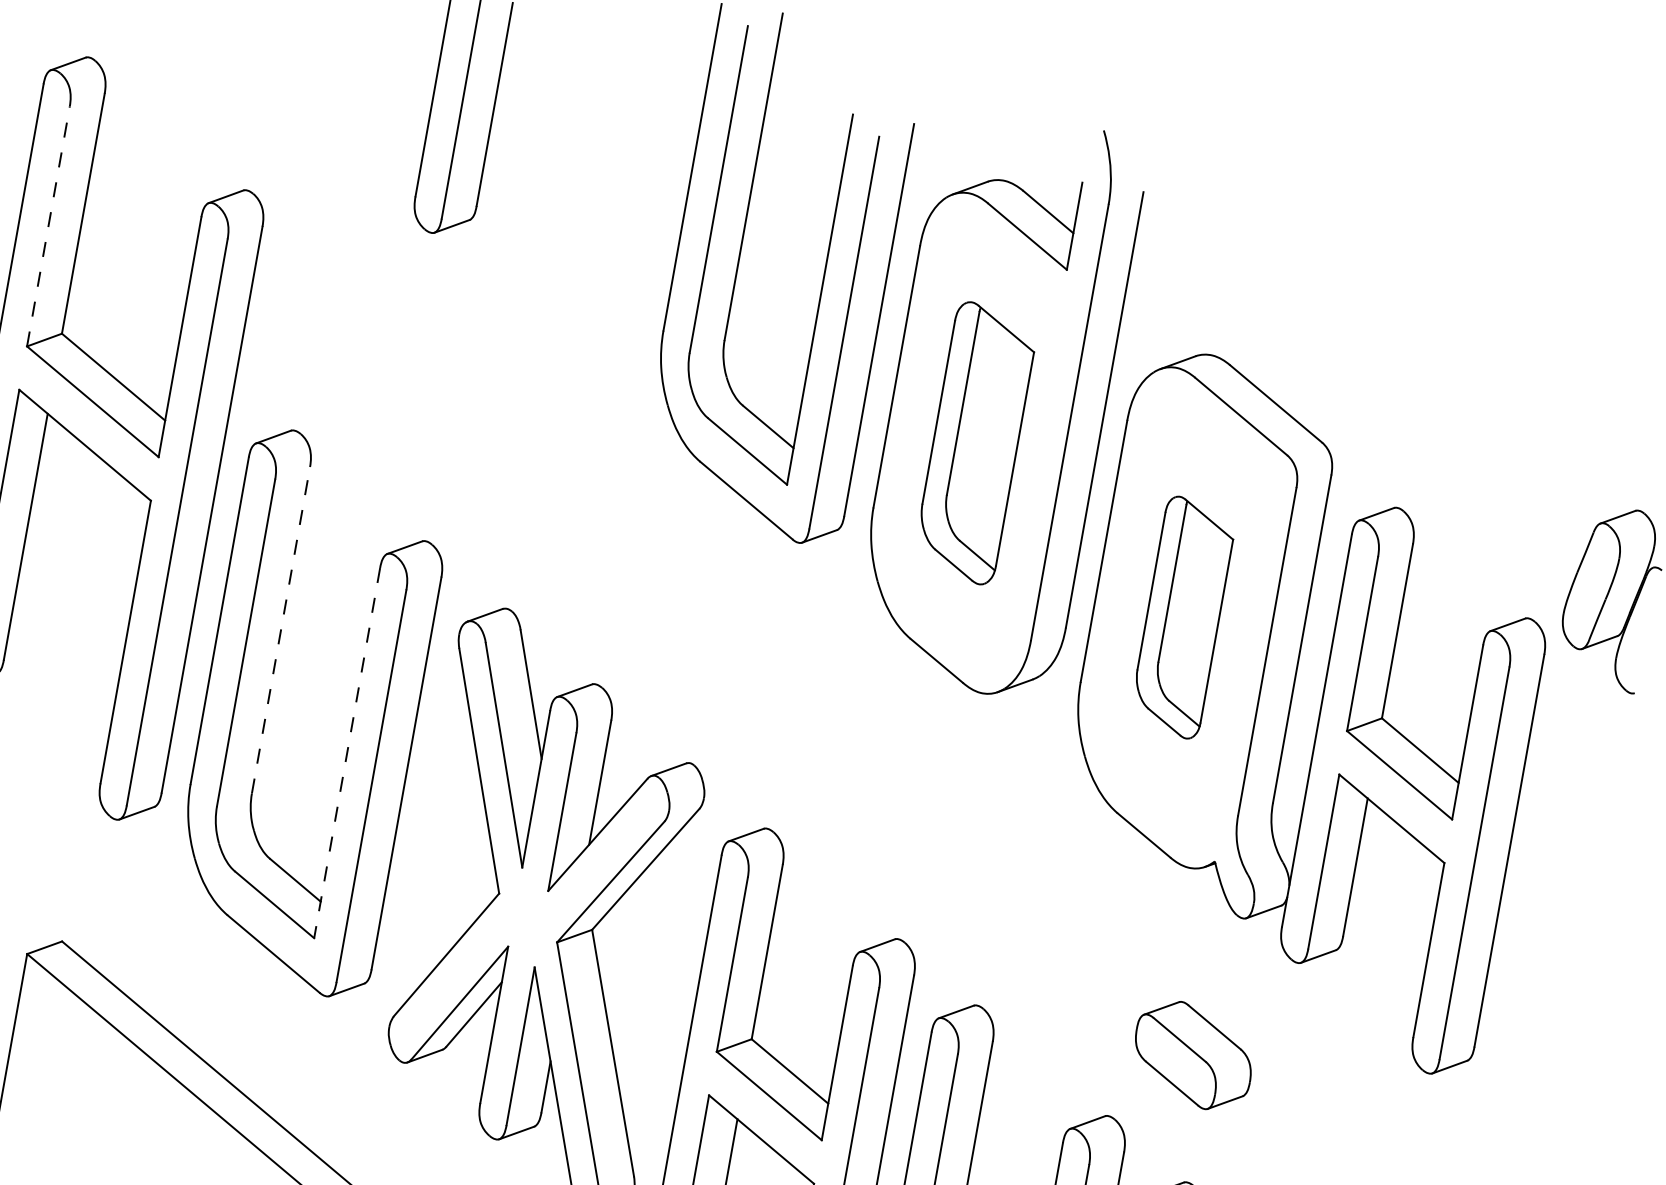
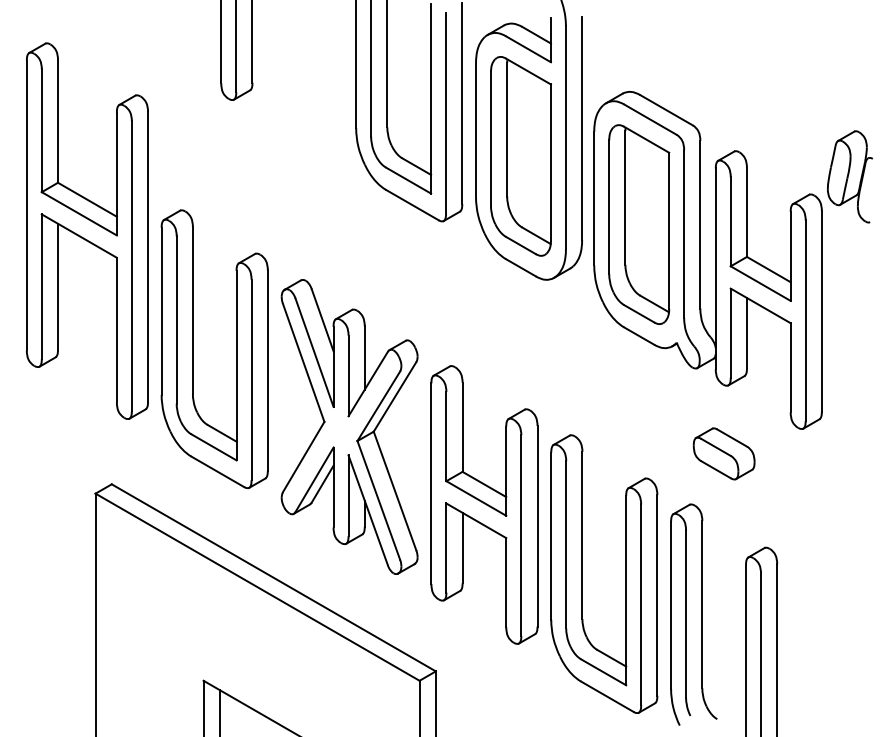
line: (47, 225) -> (41, 130), dashed -> solid
part: (974, 443) -> (520, 156), size x1.43
part: (1183, 617) -> (639, 224), size x1.67
line: (280, 630) -> (192, 310), dashed -> solid
line: (347, 752) -> (236, 365), dashed -> solid
part: (1192, 1054) -> (723, 453), moved

